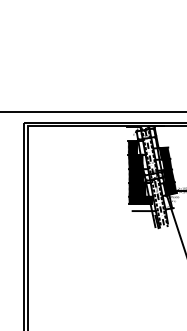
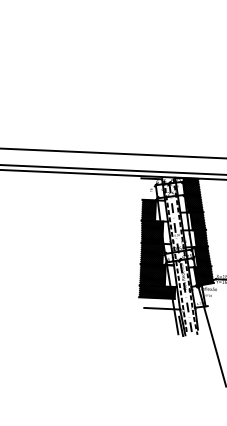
hatch: (161, 137) -> (193, 196), added

